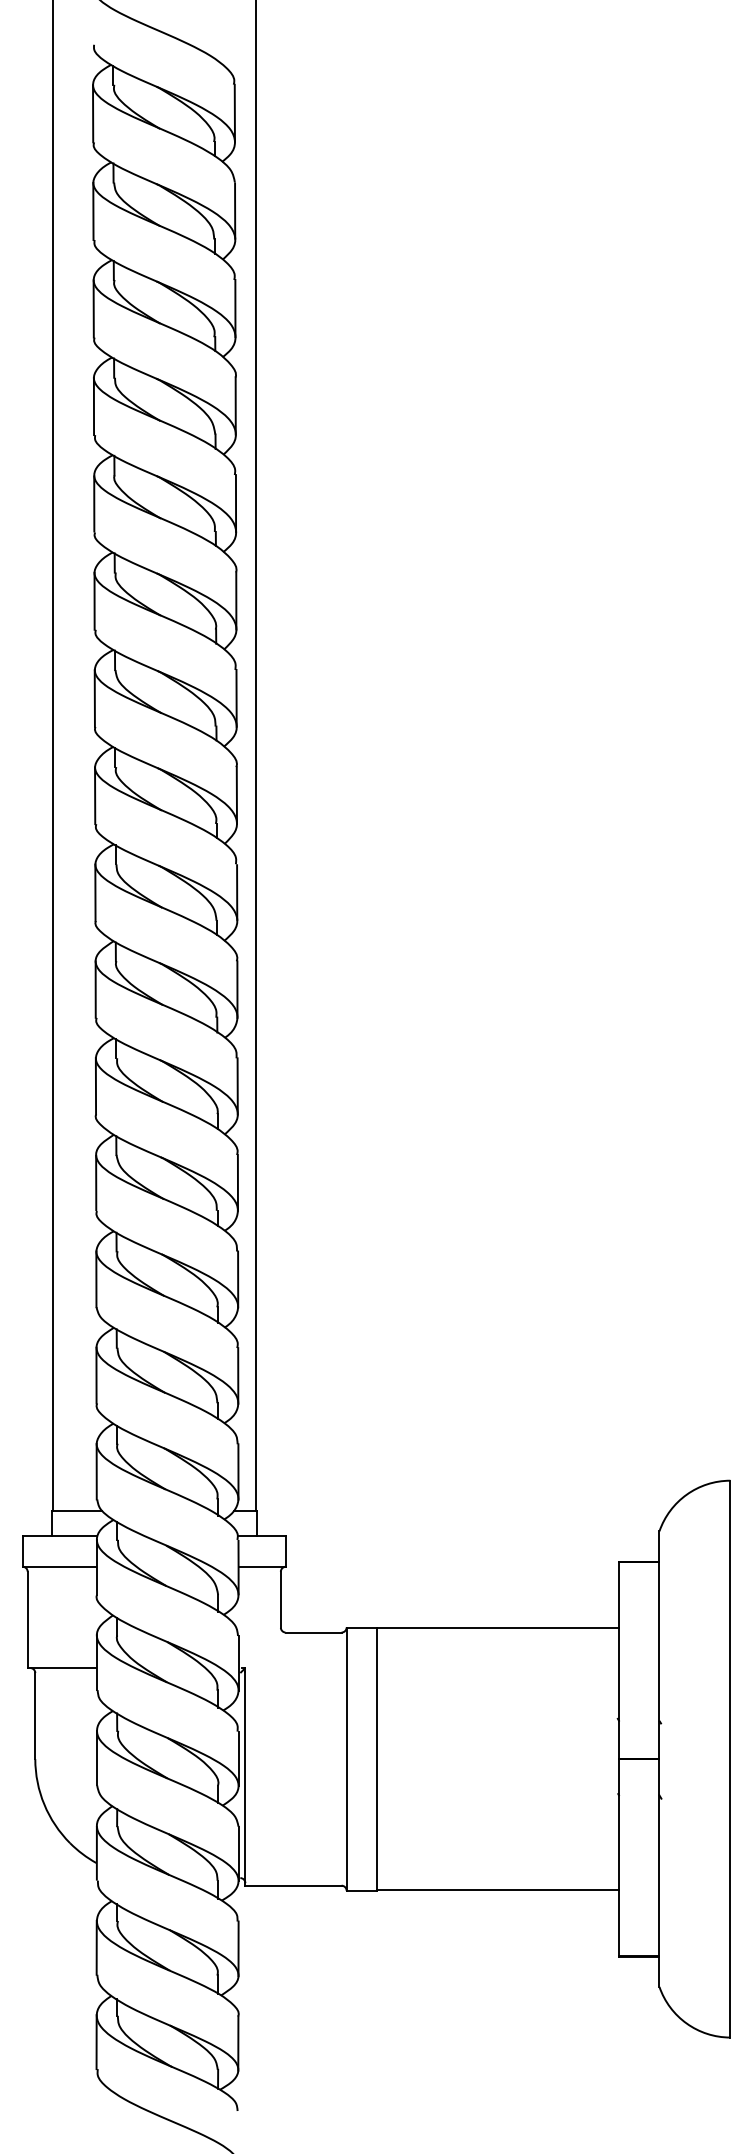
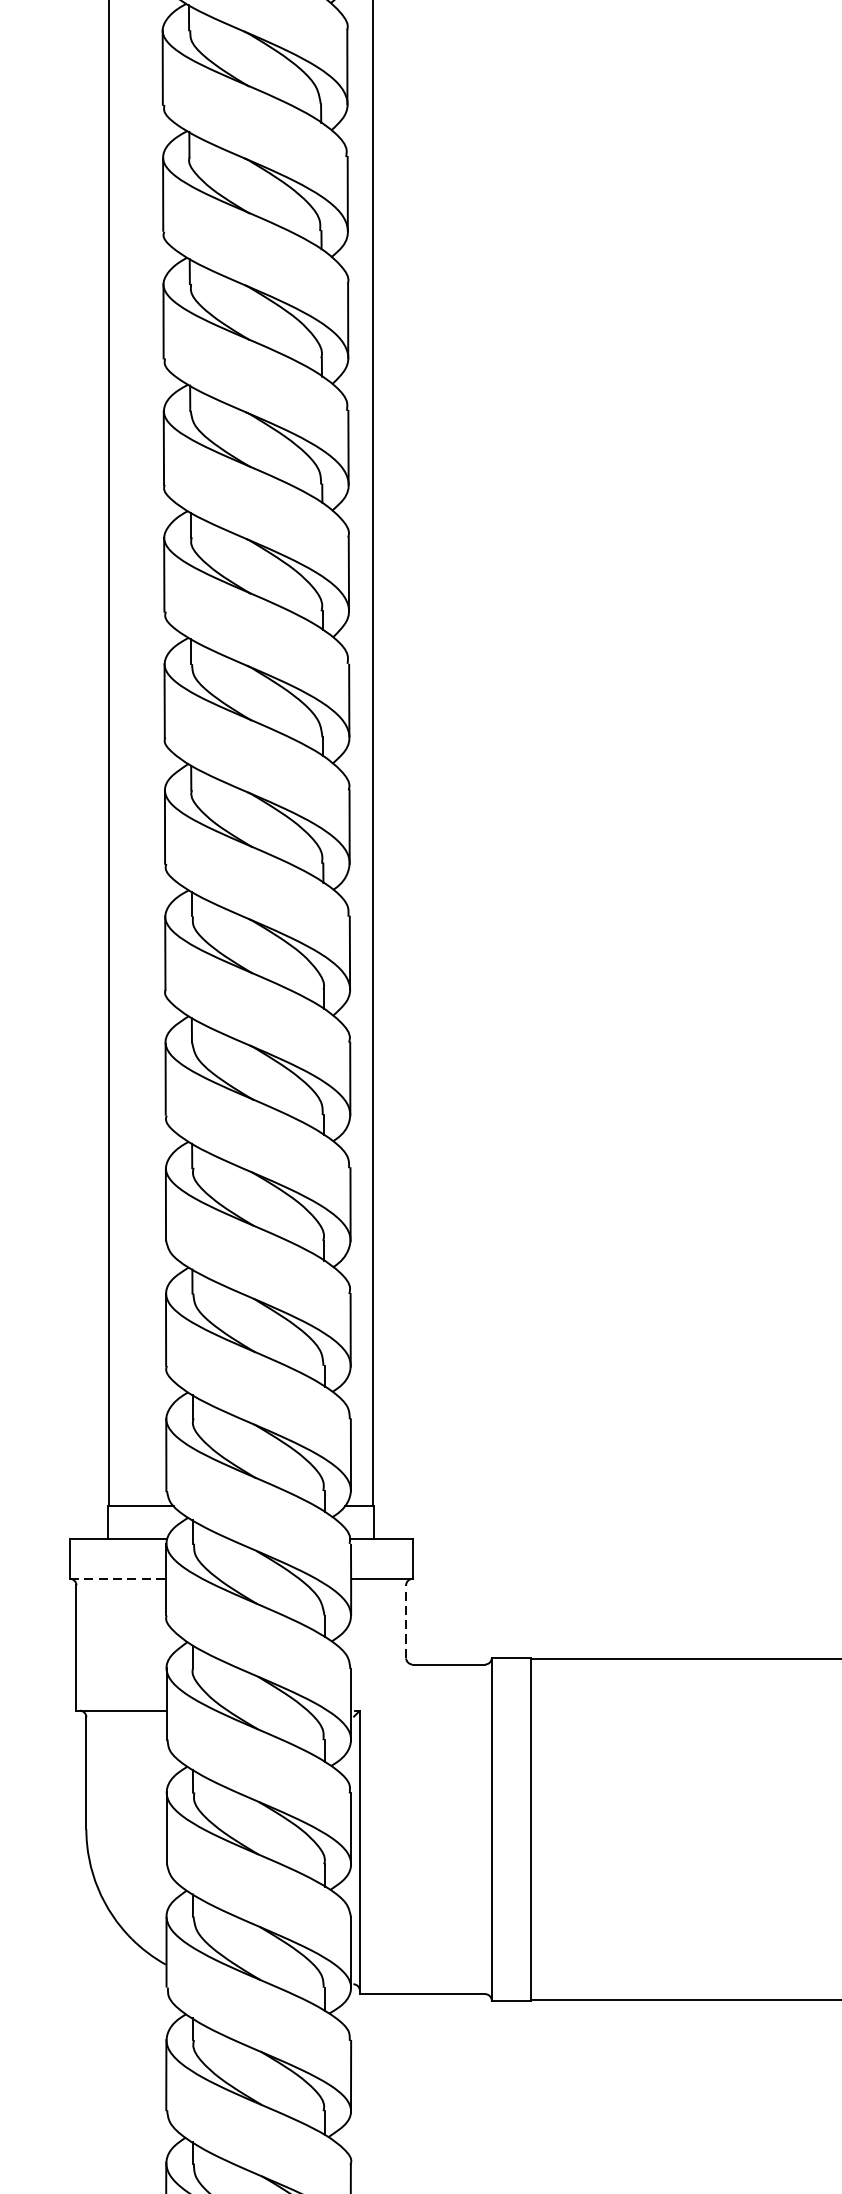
line: (59, 1566) -> (117, 1578), solid -> dashed
line: (280, 1599) -> (405, 1621), solid -> dashed

